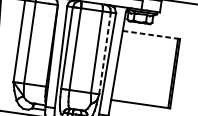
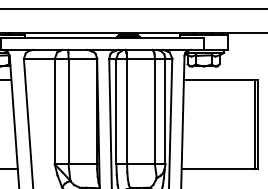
line: (150, 34) -> (219, 79), dashed -> solid
line: (105, 53) -> (165, 111), dashed -> solid

